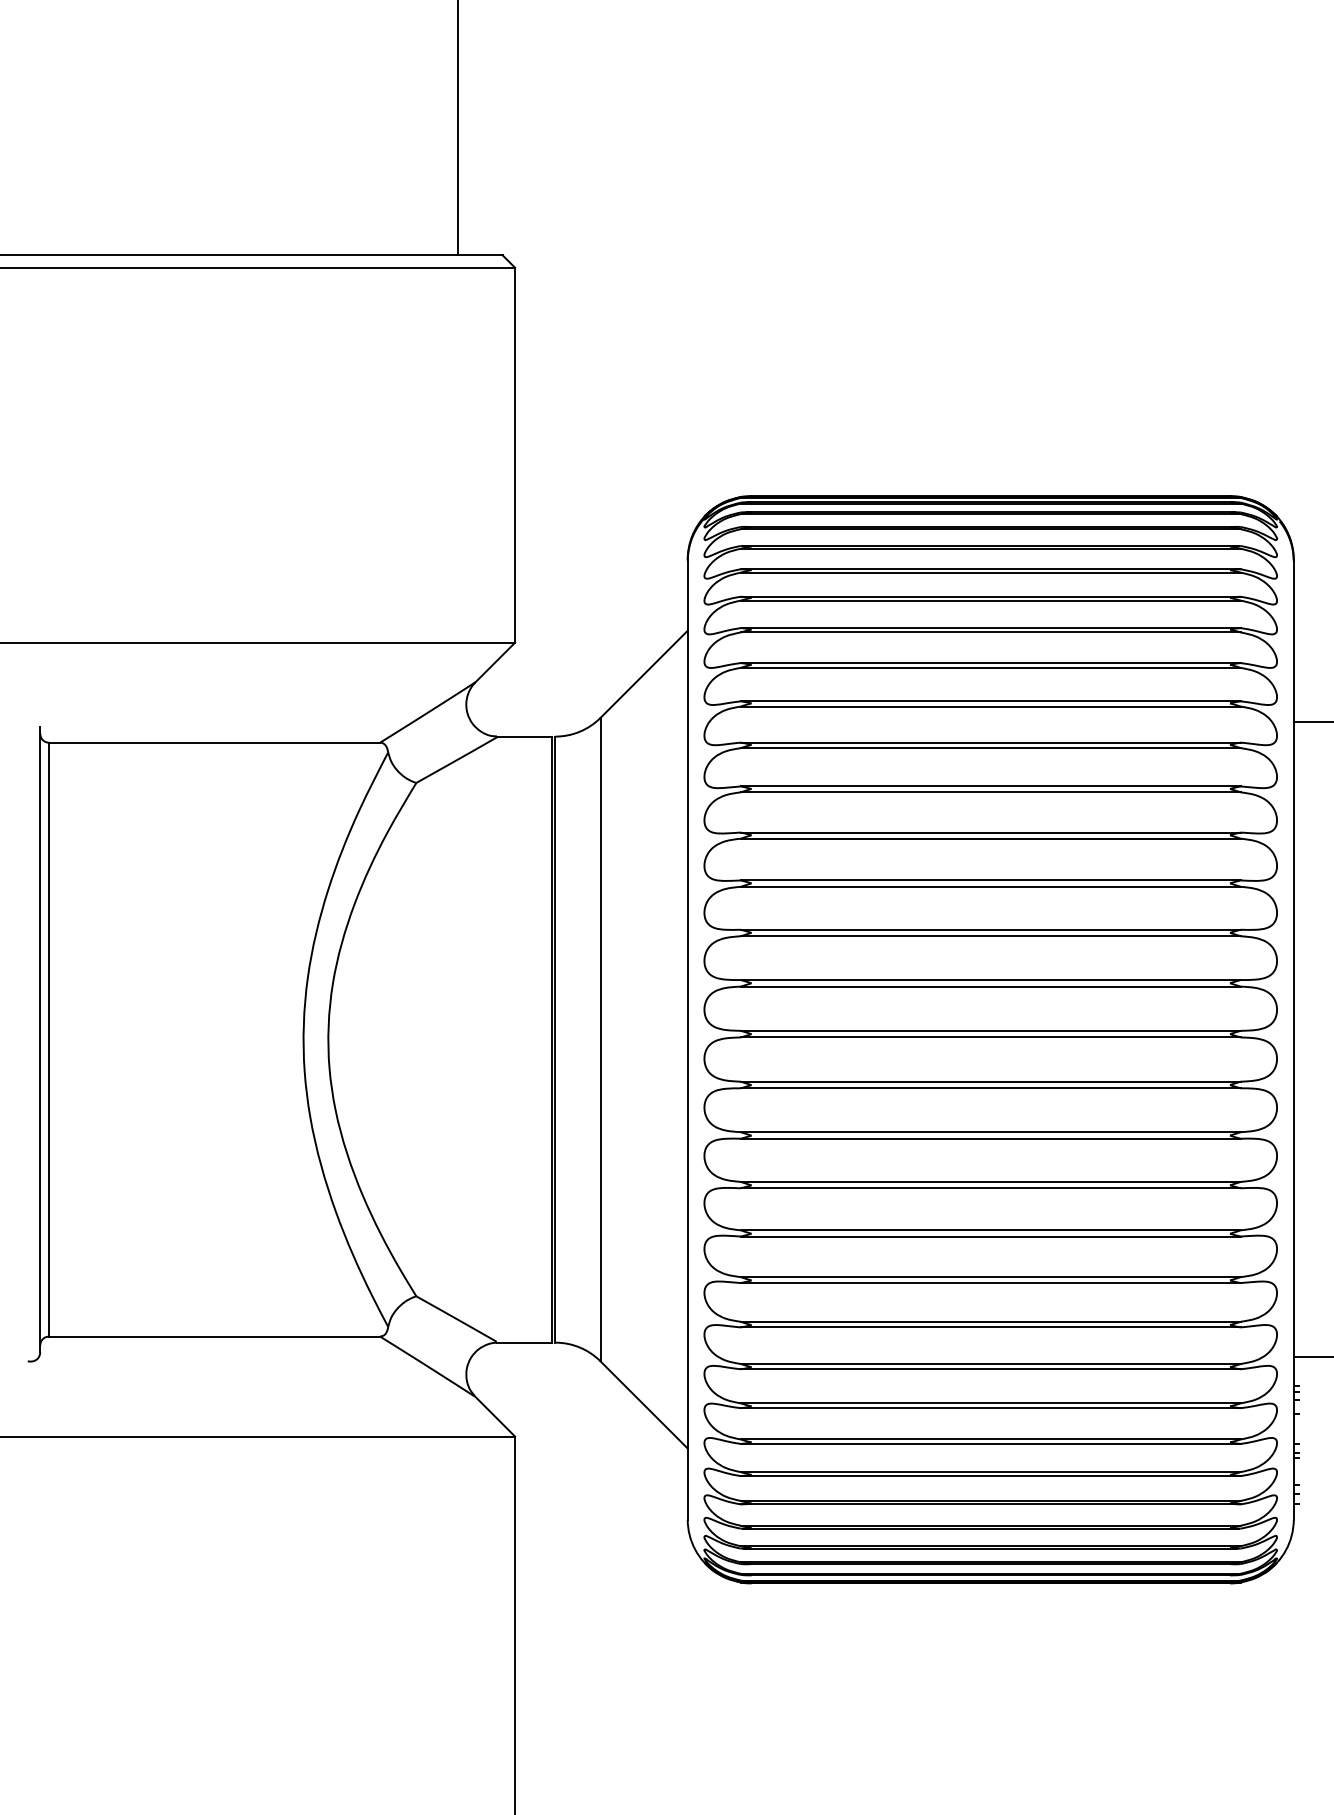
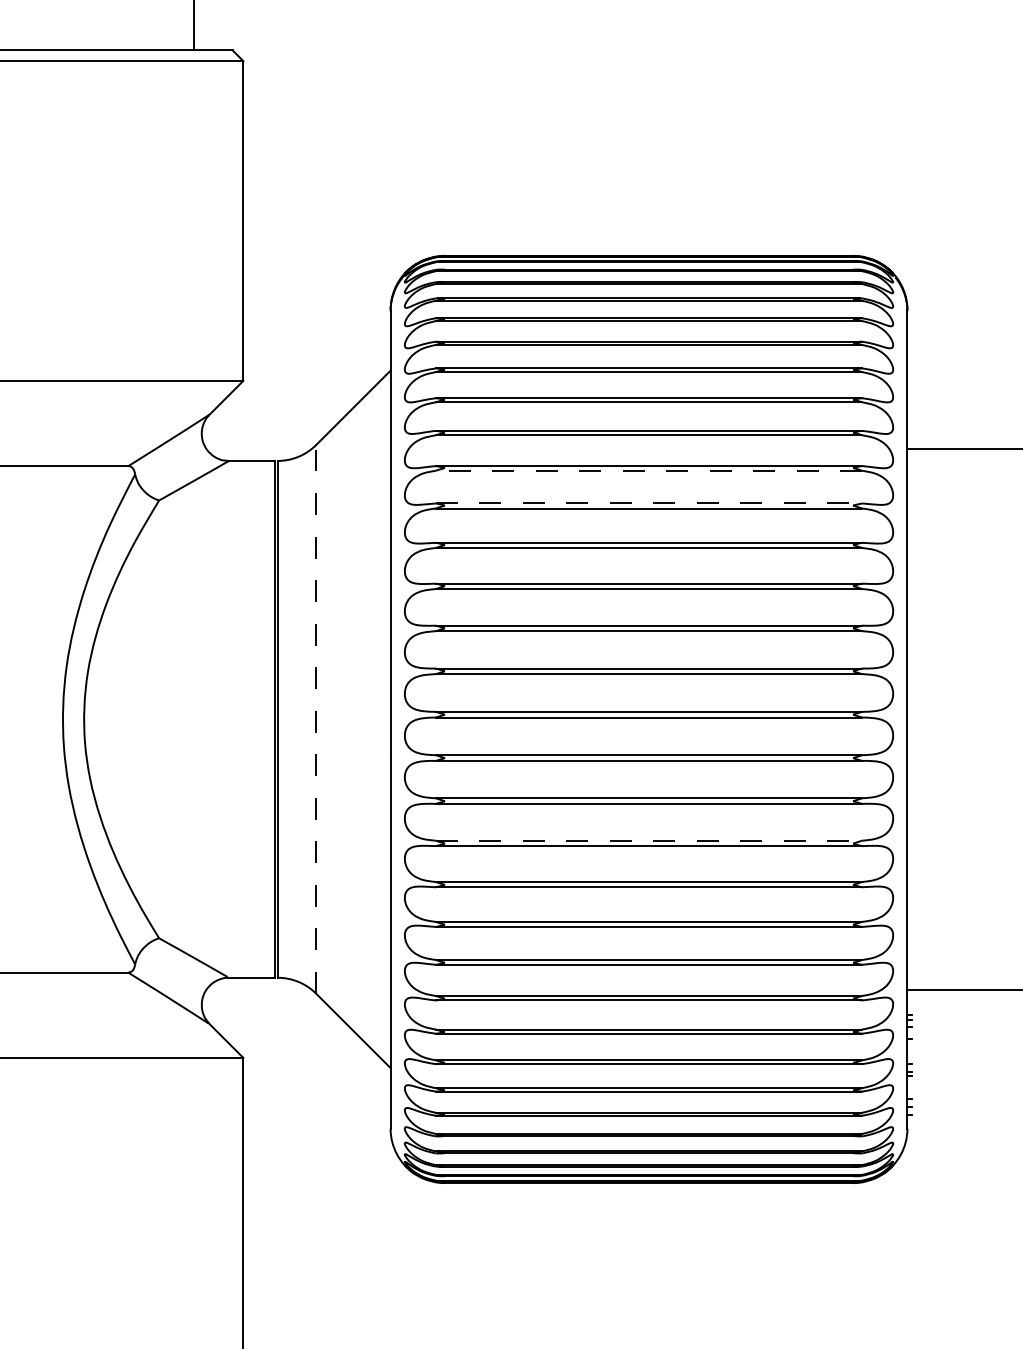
line: (990, 748) -> (648, 471), solid -> dashed
line: (991, 786) -> (649, 503), solid -> dashed
line: (600, 1039) -> (316, 719), solid -> dashed
line: (991, 1181) -> (649, 840), solid -> dashed

